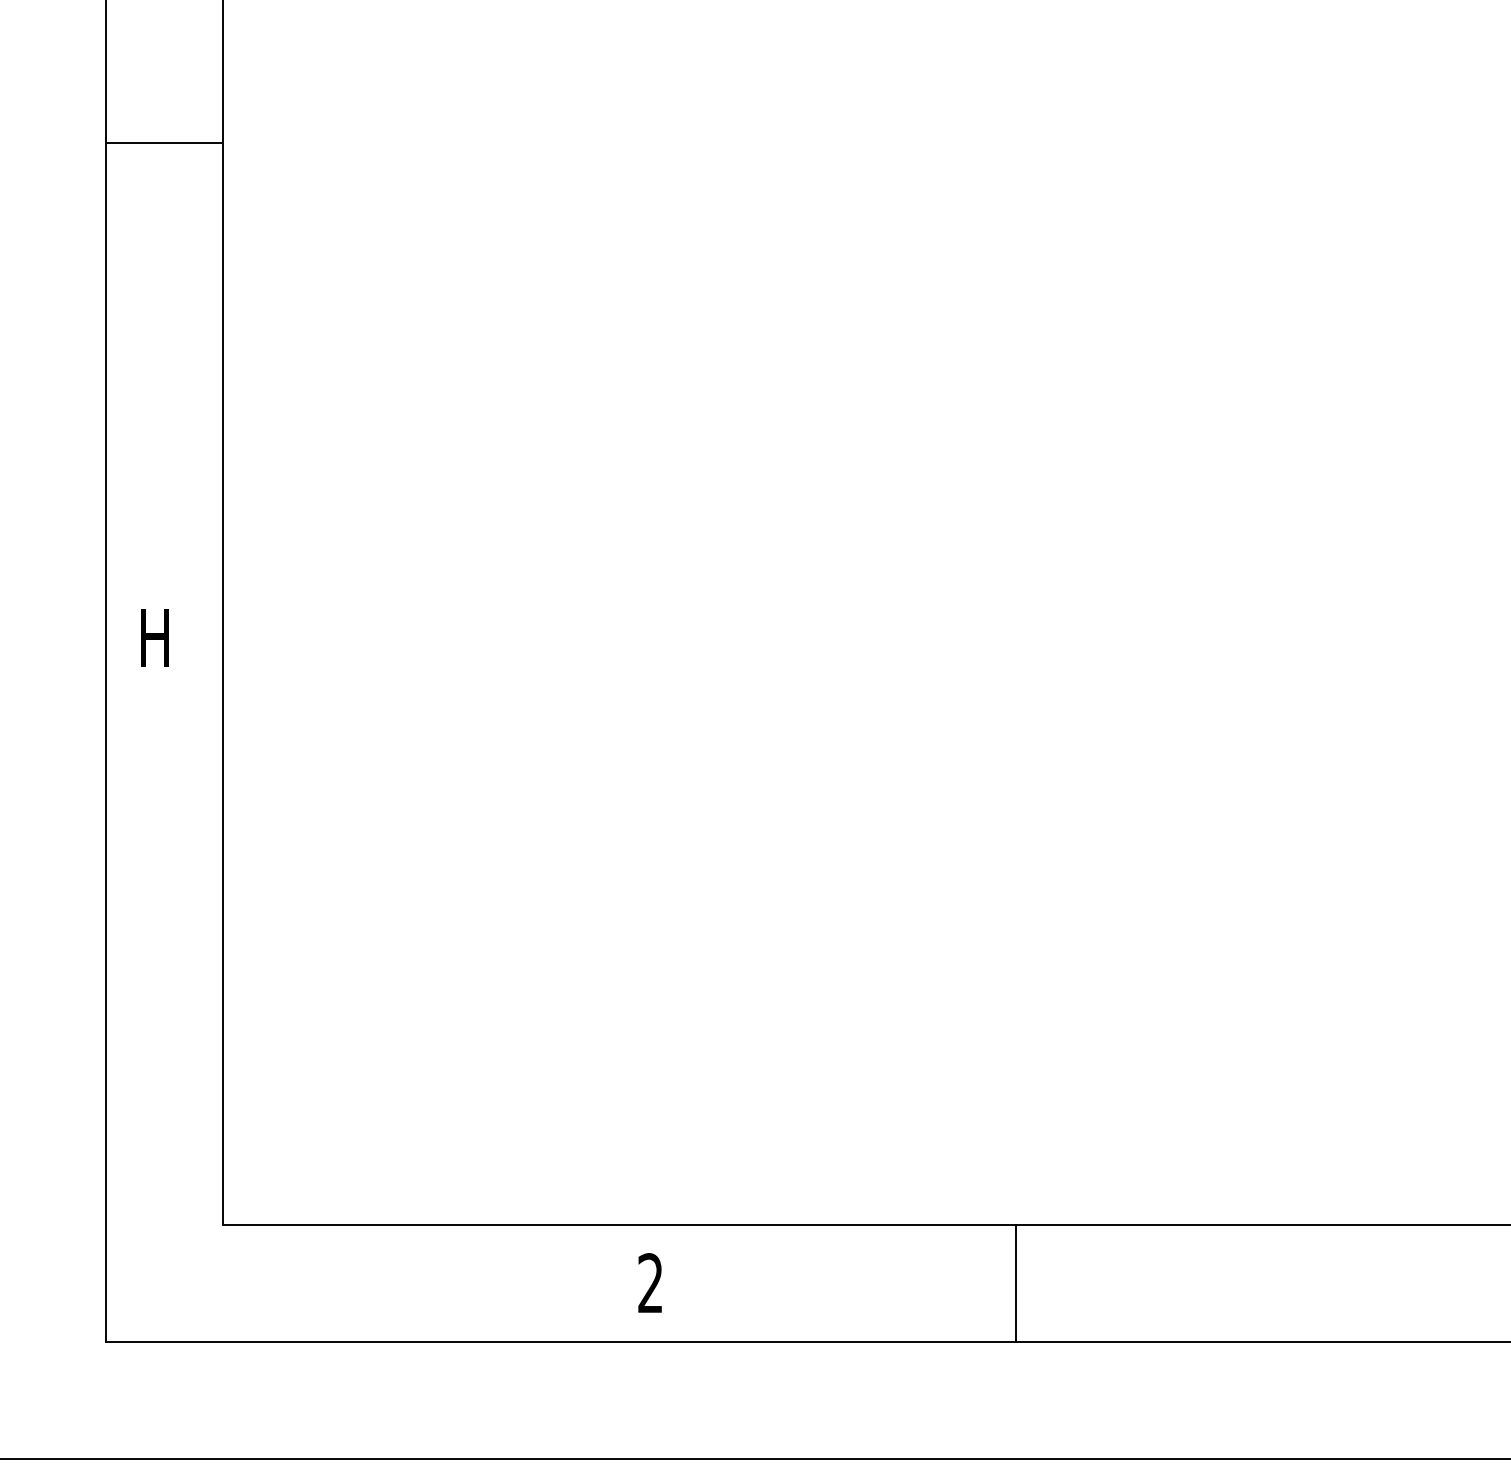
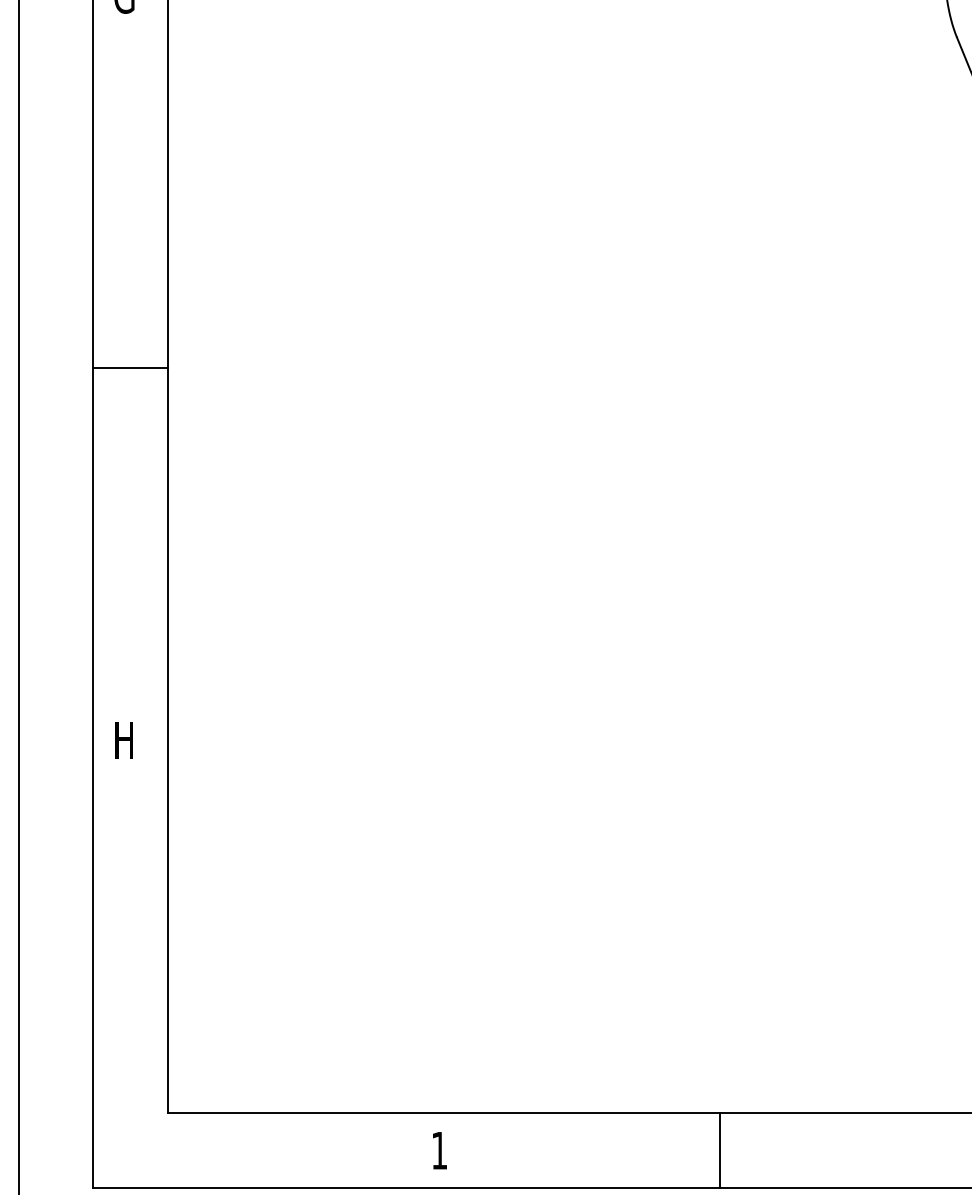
line: (164, 142) -> (130, 367), moved
text: (648, 1283) -> (438, 1150), 2 -> 1
line: (1015, 1283) -> (719, 1150), moved

